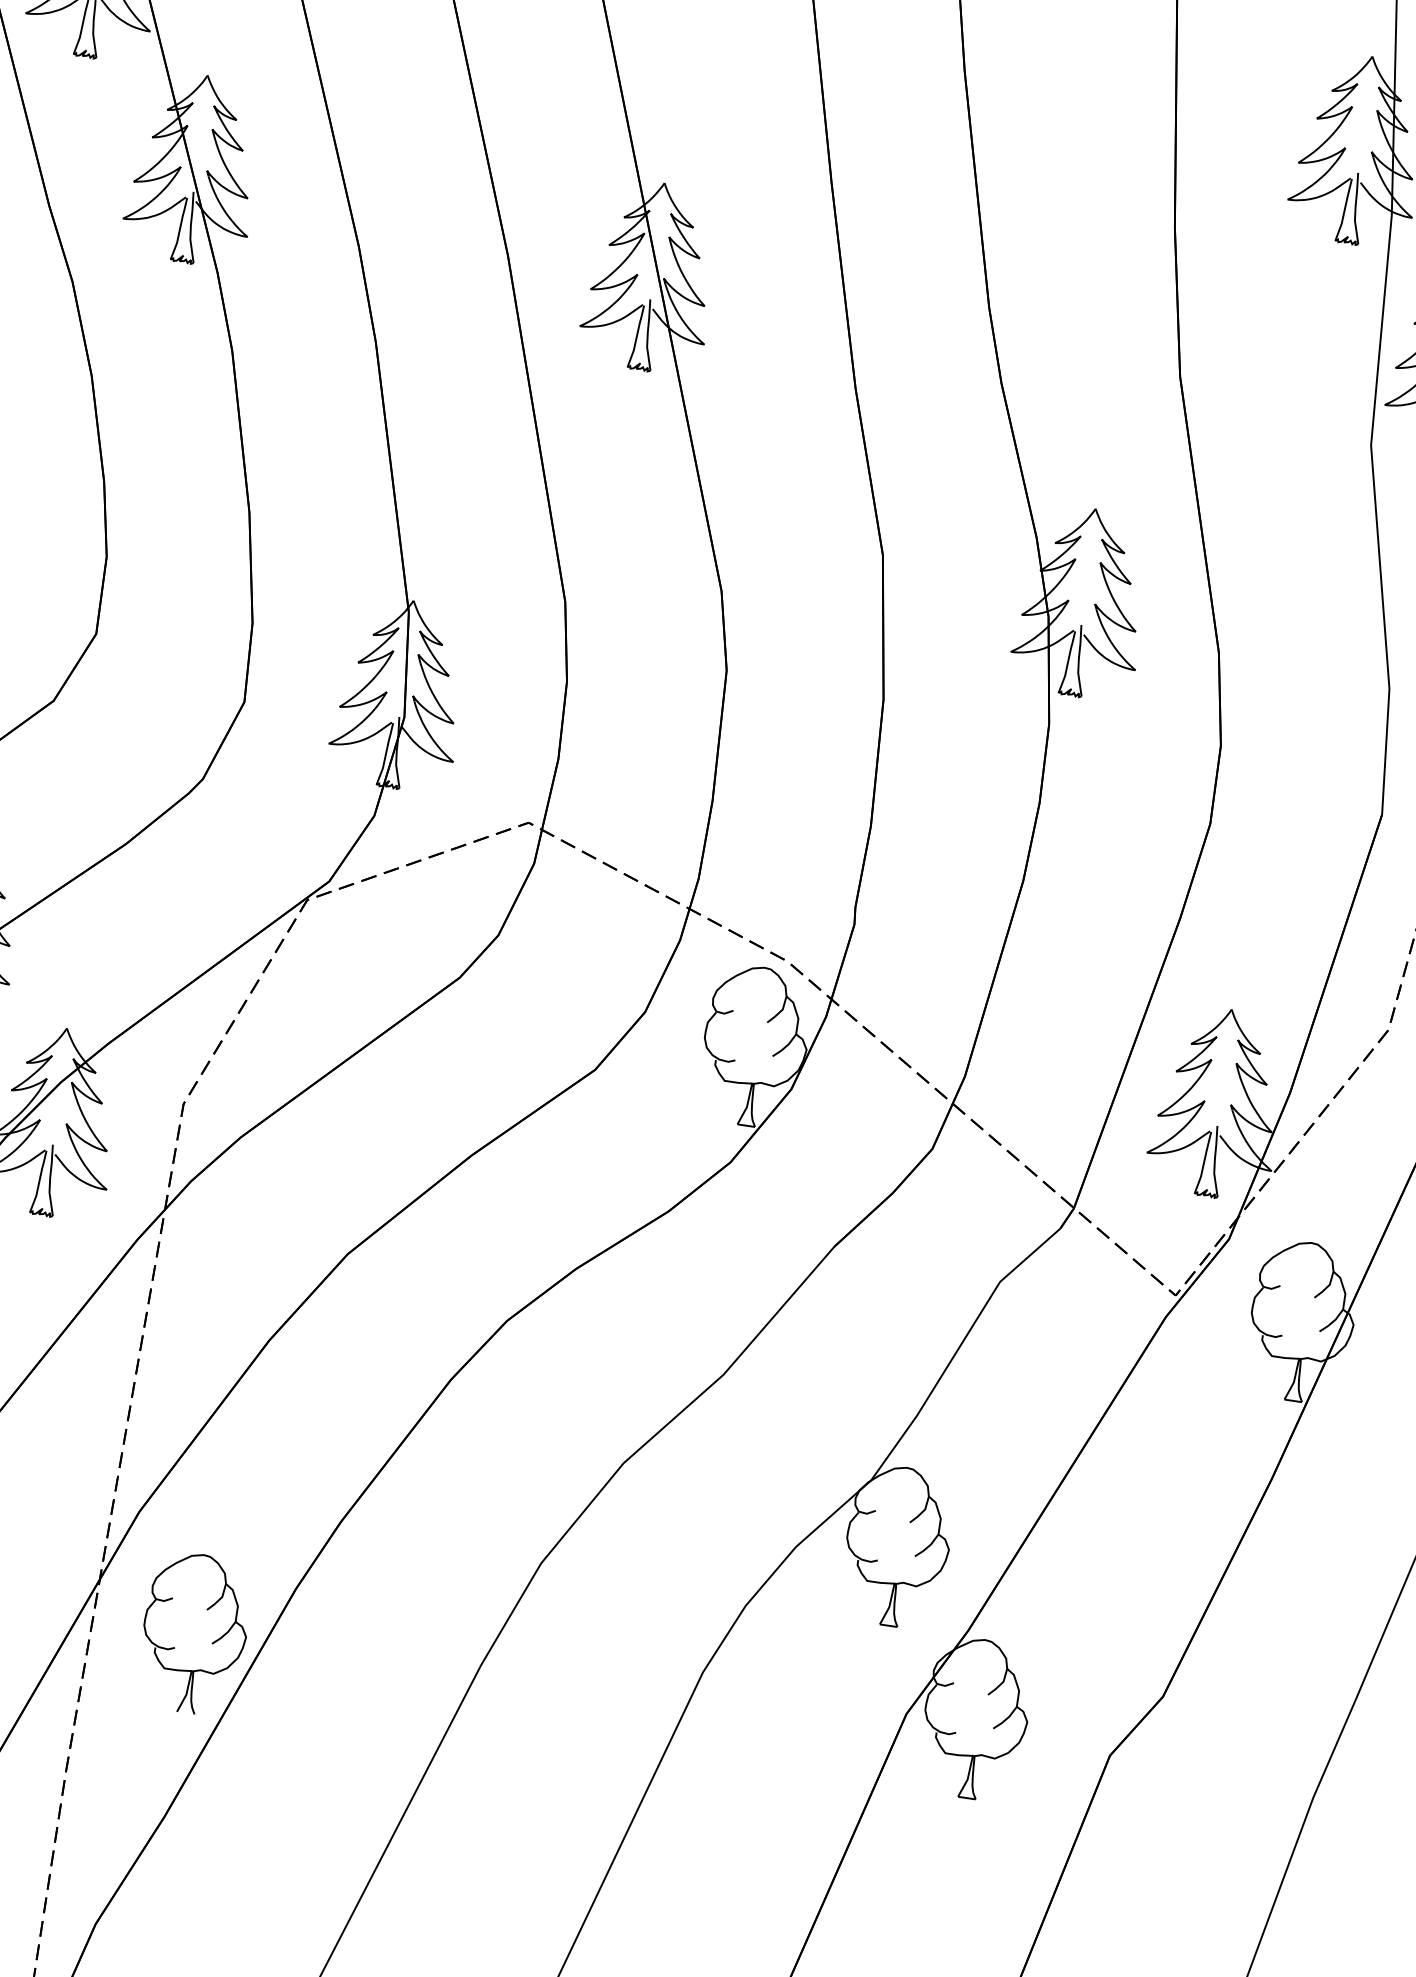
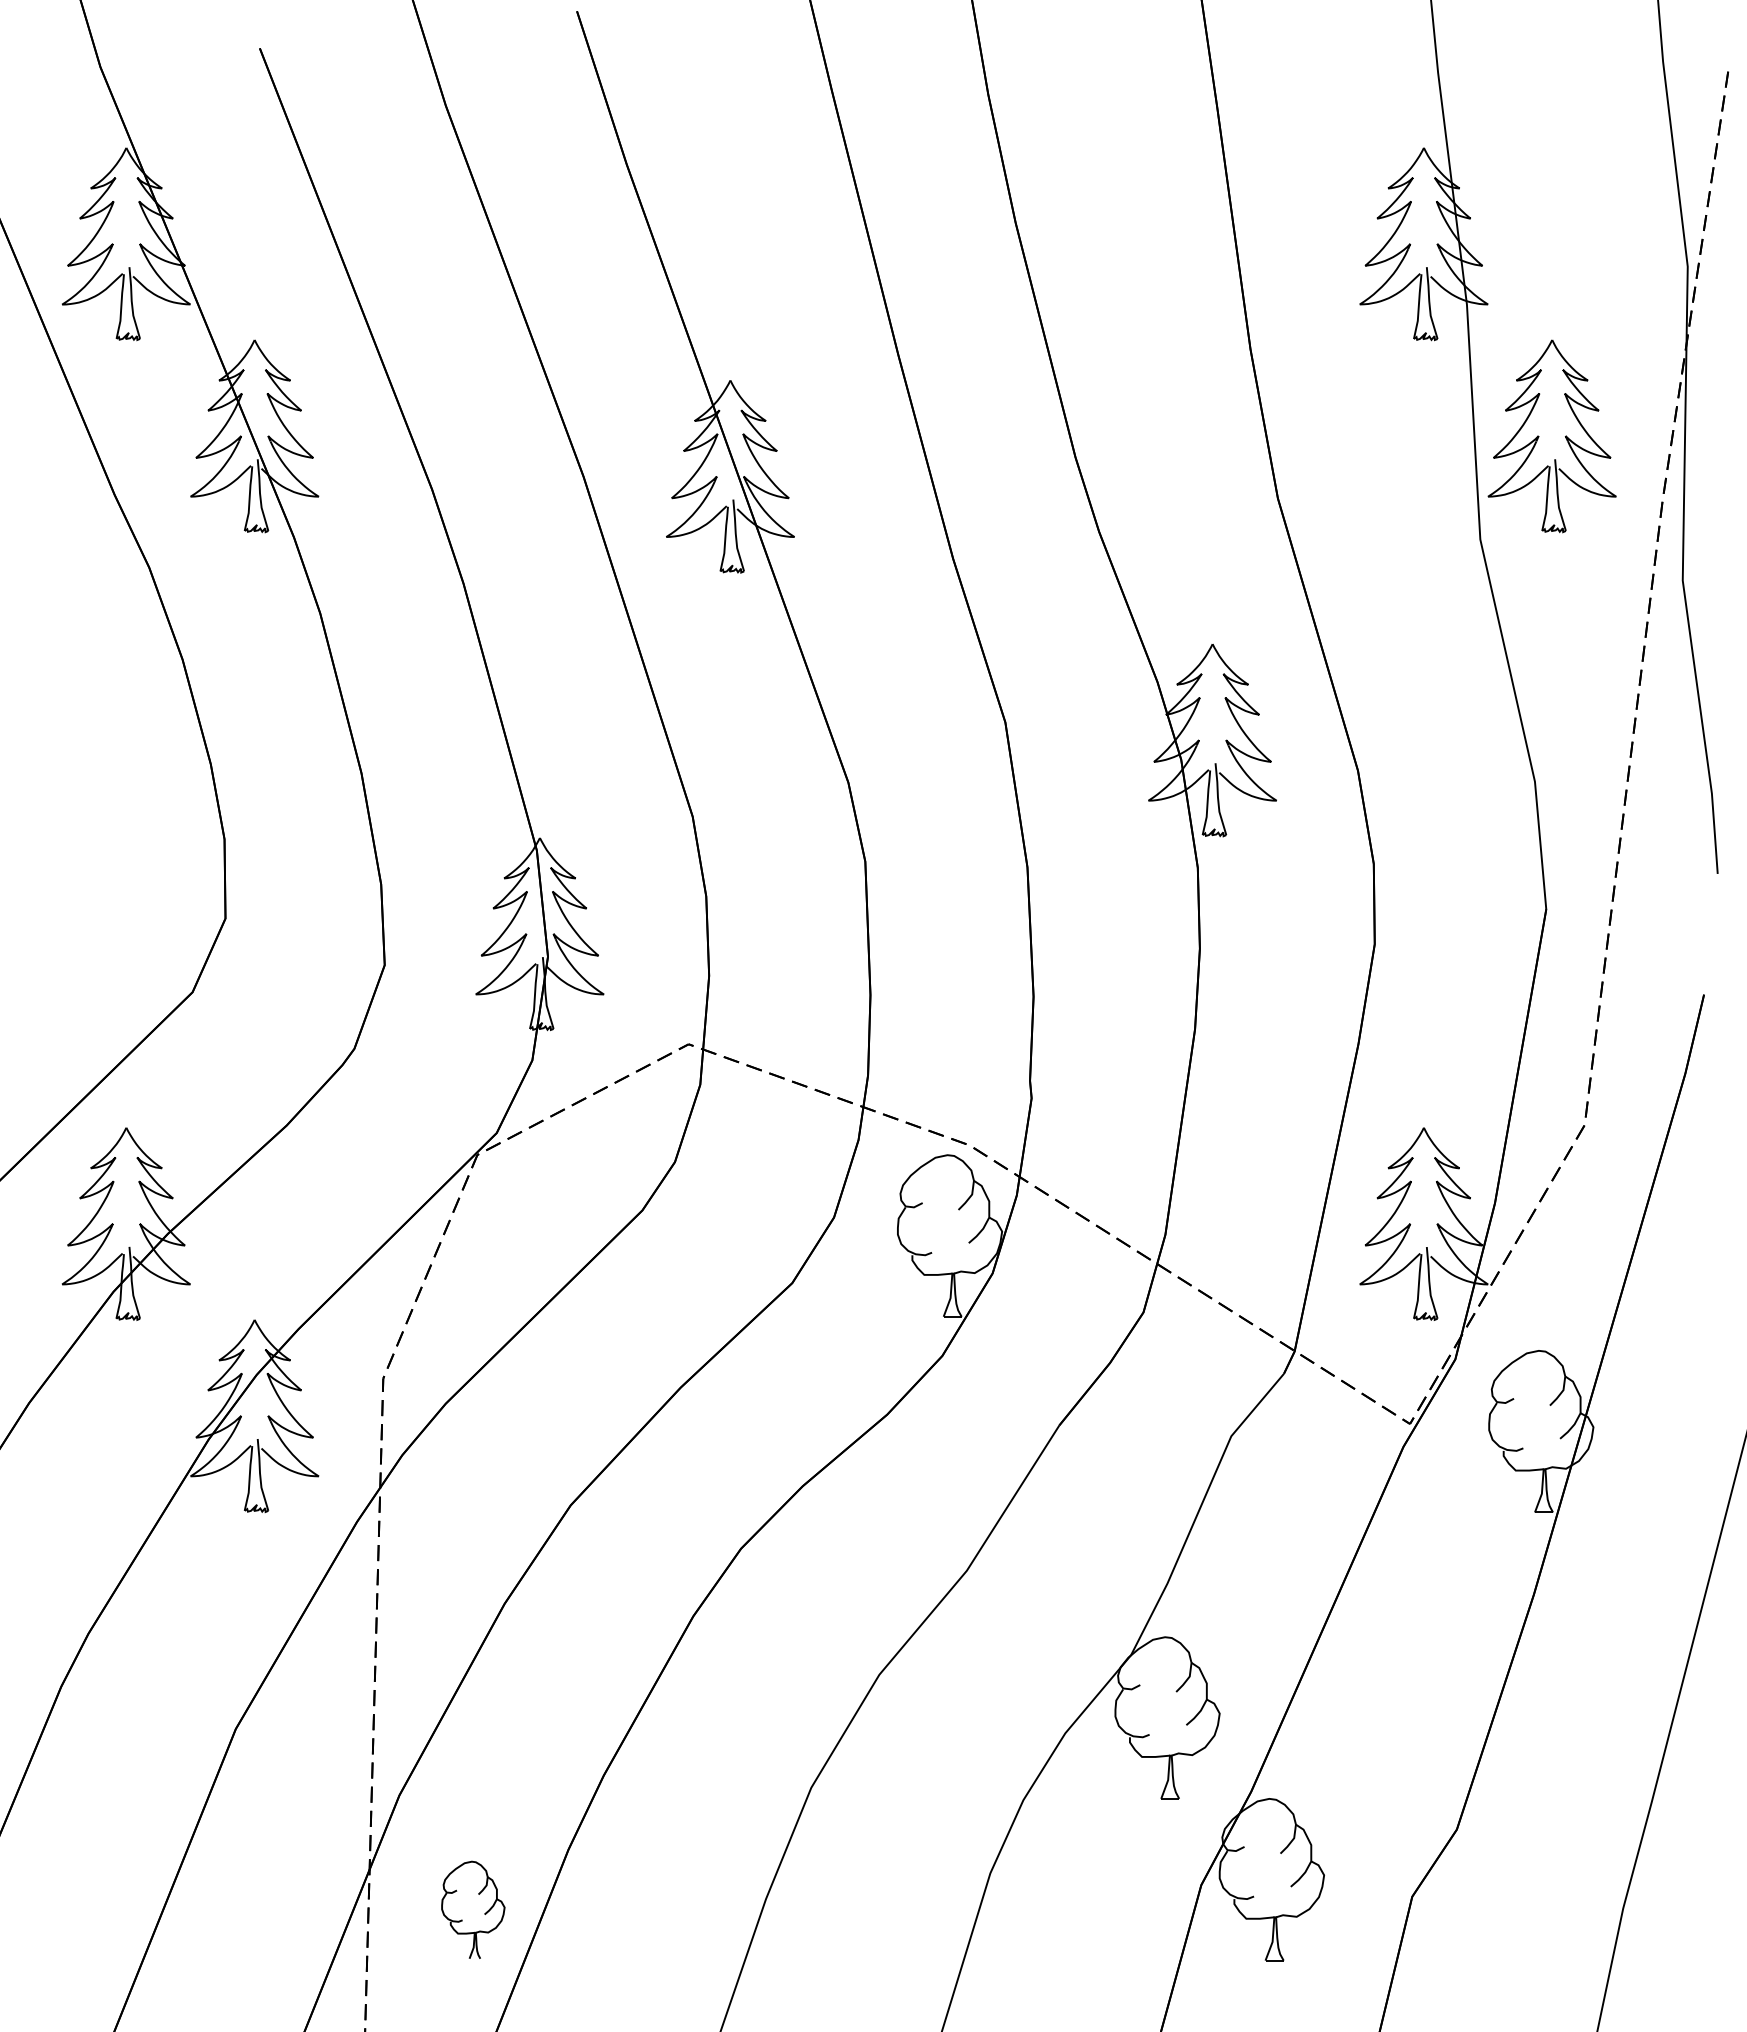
part: (195, 1633) -> (473, 1909), size x0.6

